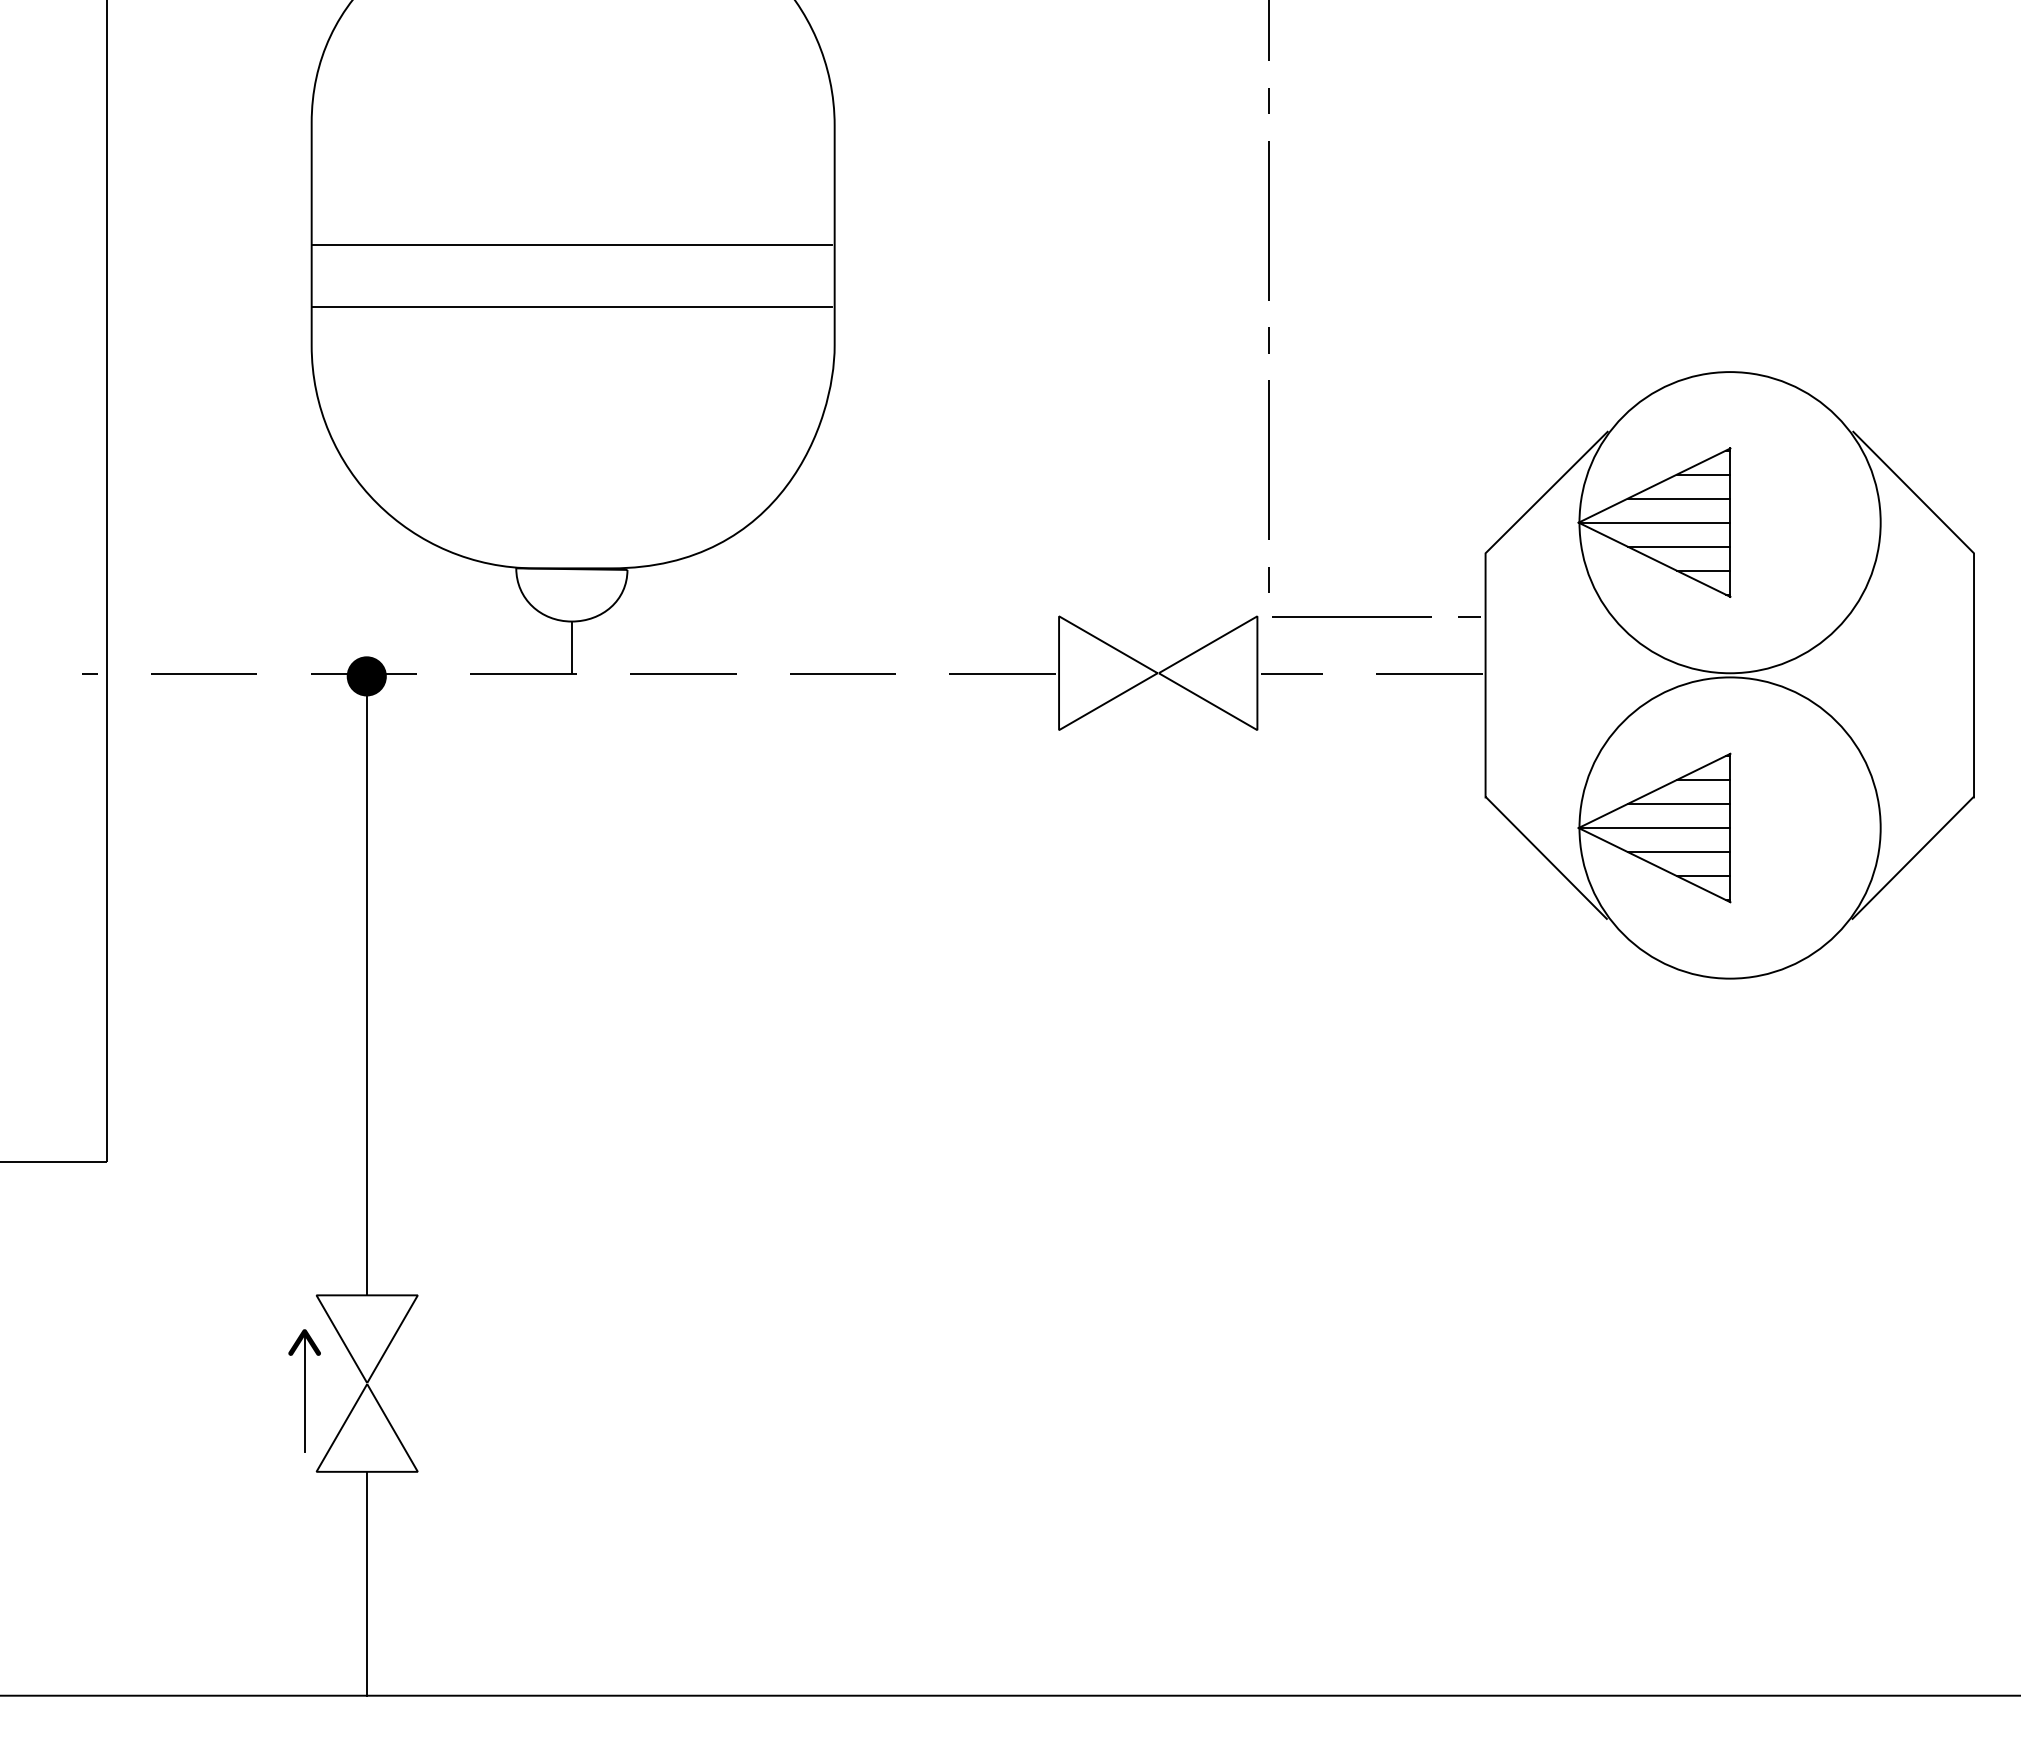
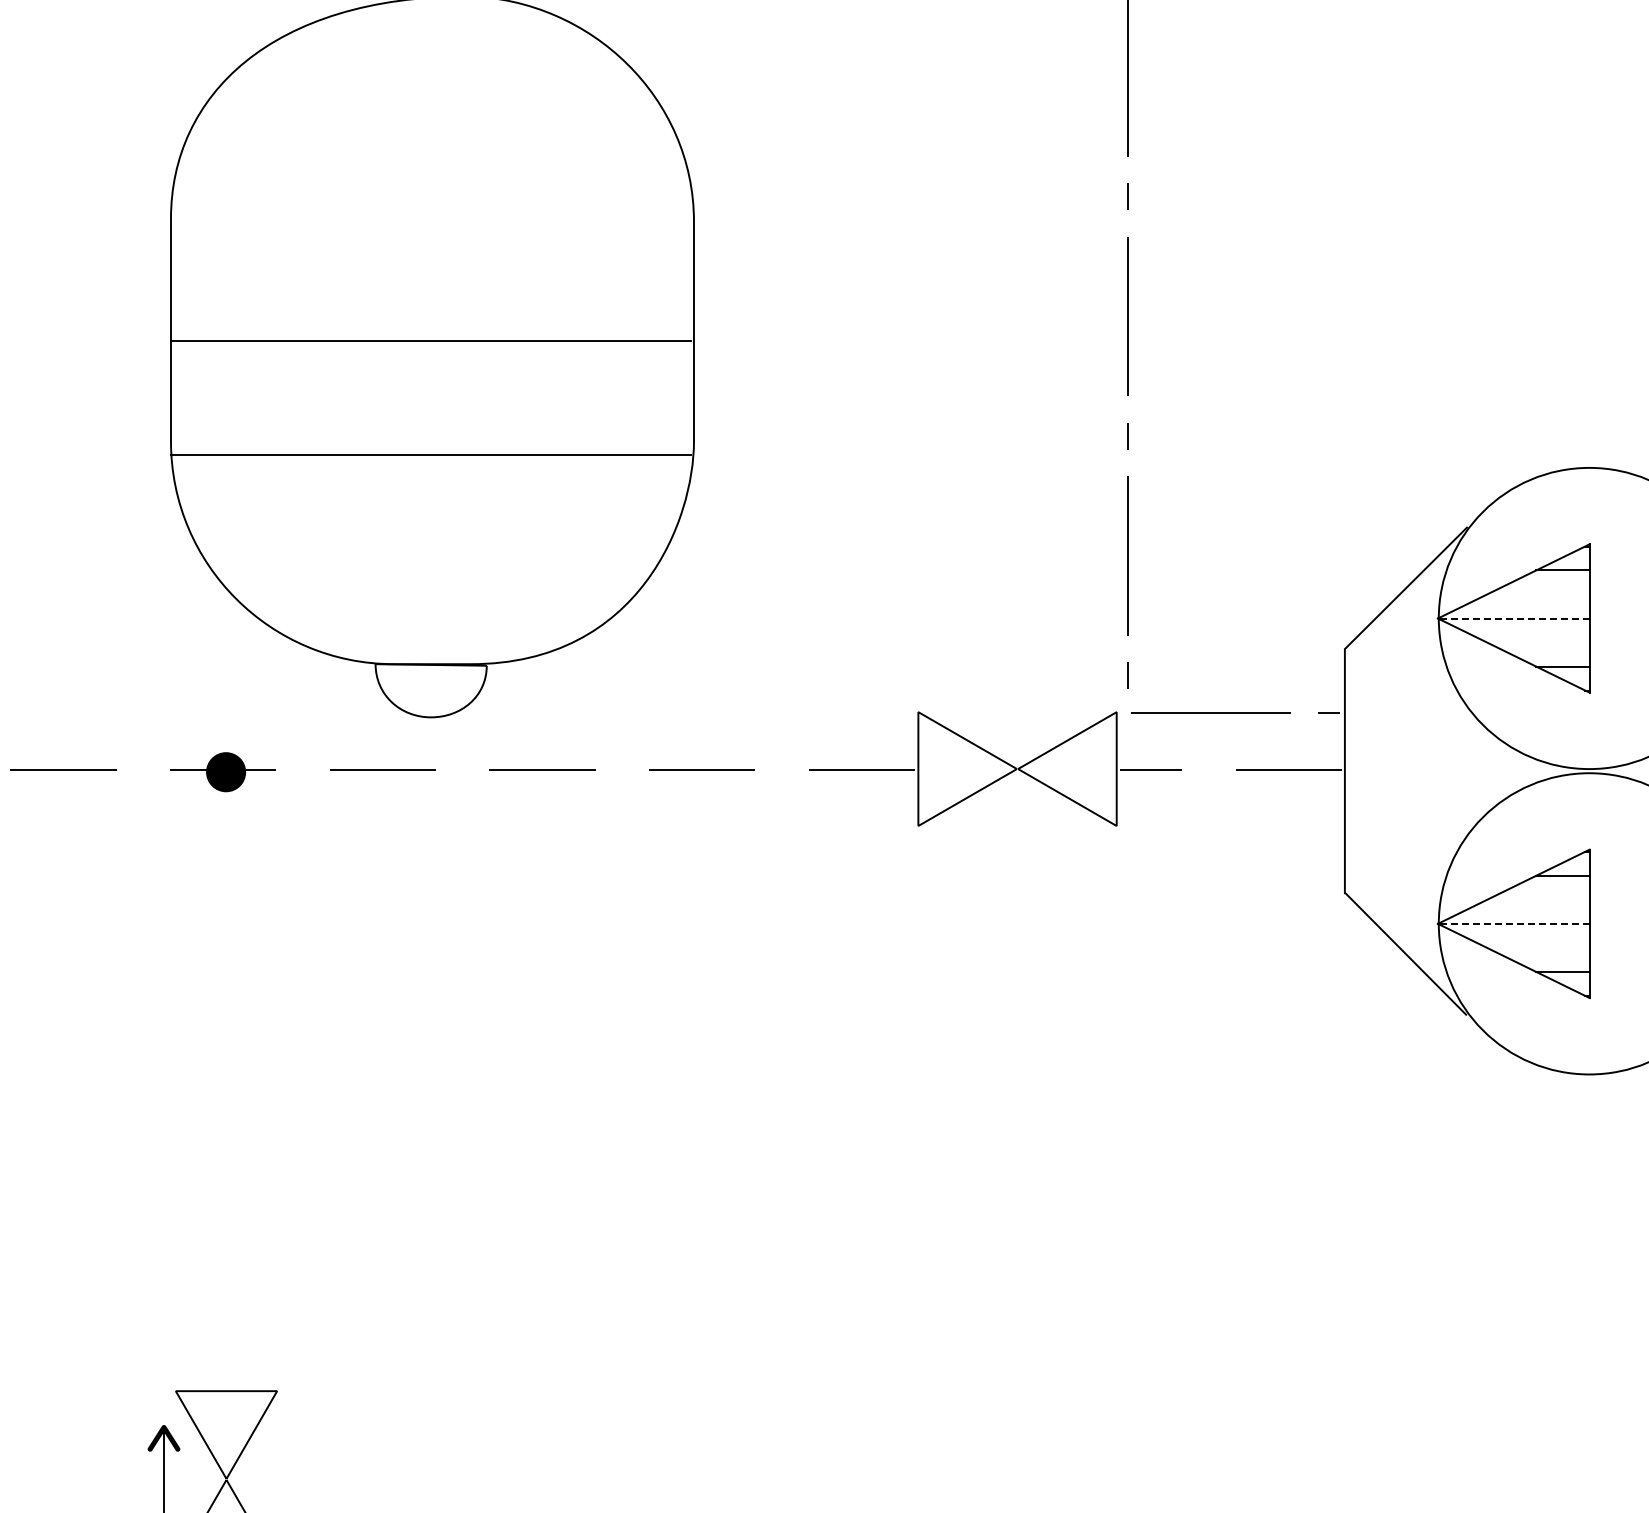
line: (571, 306) -> (430, 455), moved
line: (1678, 498) -> (1537, 594), removed
line: (1654, 522) -> (1513, 618), solid -> dashed
line: (1678, 546) -> (1537, 642), removed
line: (571, 648) -> (430, 744), removed
line: (1678, 804) -> (1537, 900), removed
line: (1654, 828) -> (1513, 924), solid -> dashed
line: (1678, 852) -> (1537, 948), removed
line: (366, 991) -> (225, 1087), removed

